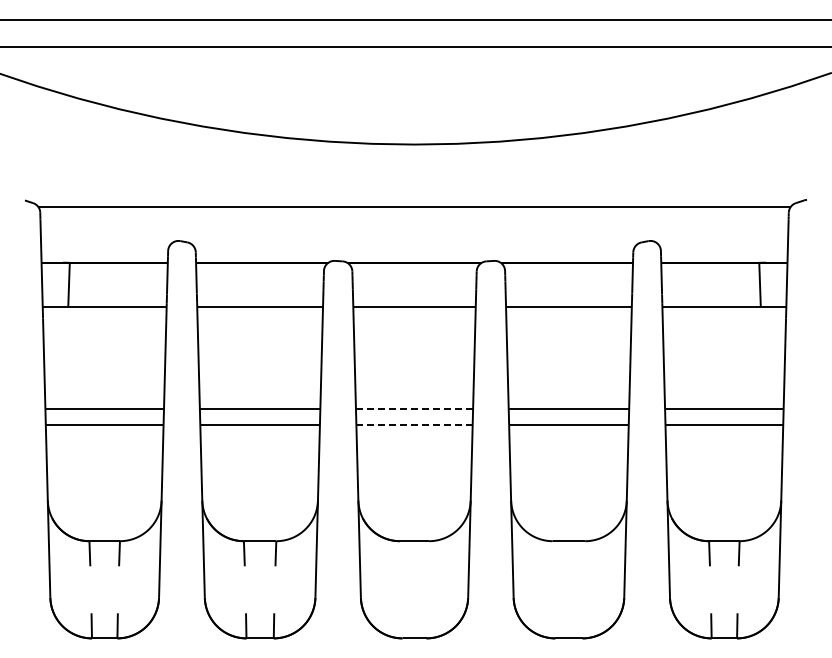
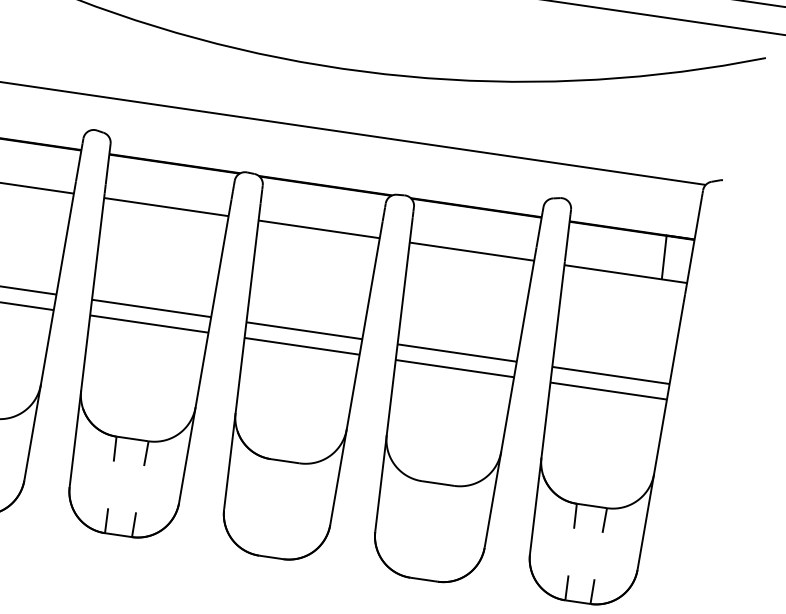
line: (414, 409) -> (304, 330), dashed -> solid
line: (415, 425) -> (303, 346), dashed -> solid

